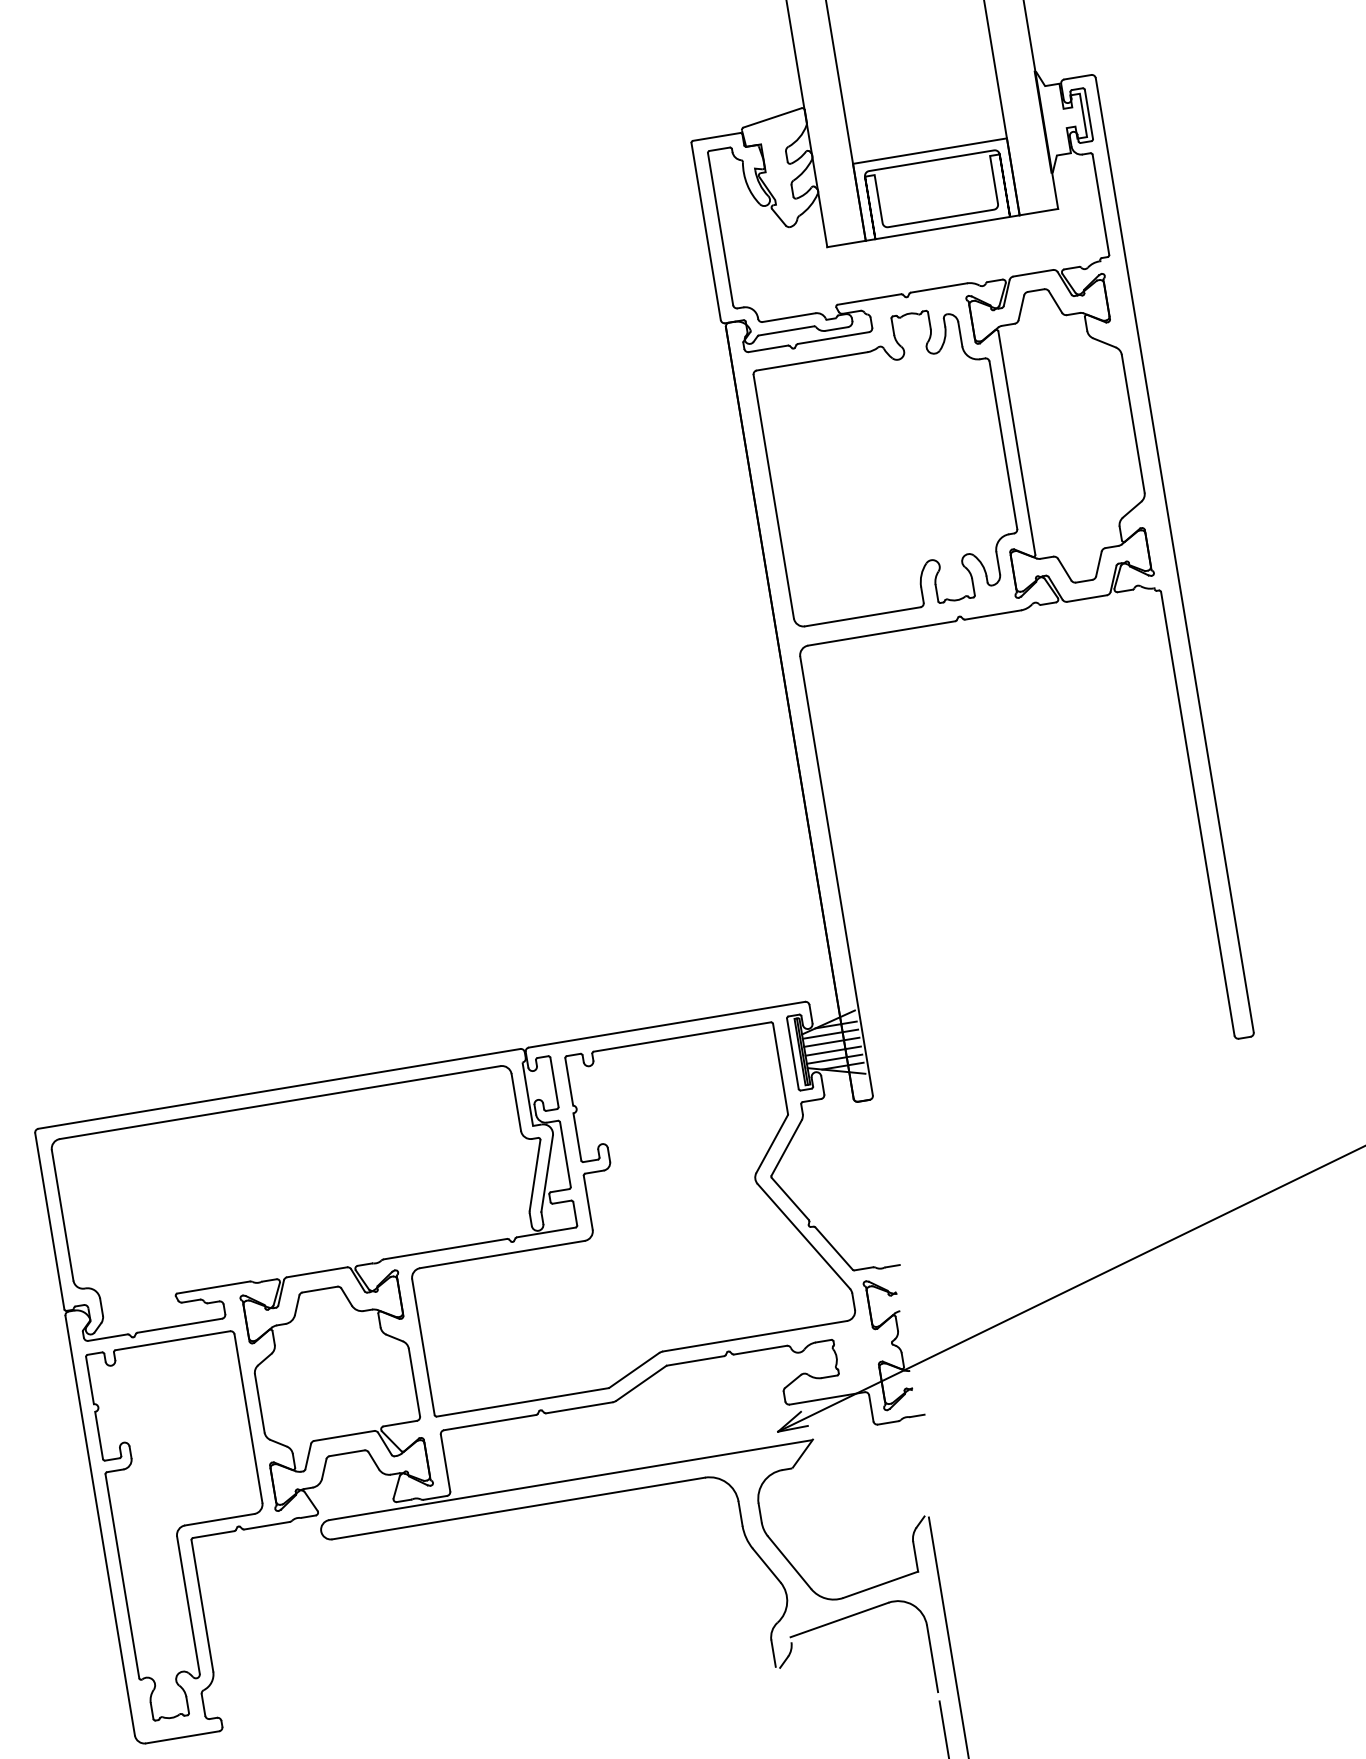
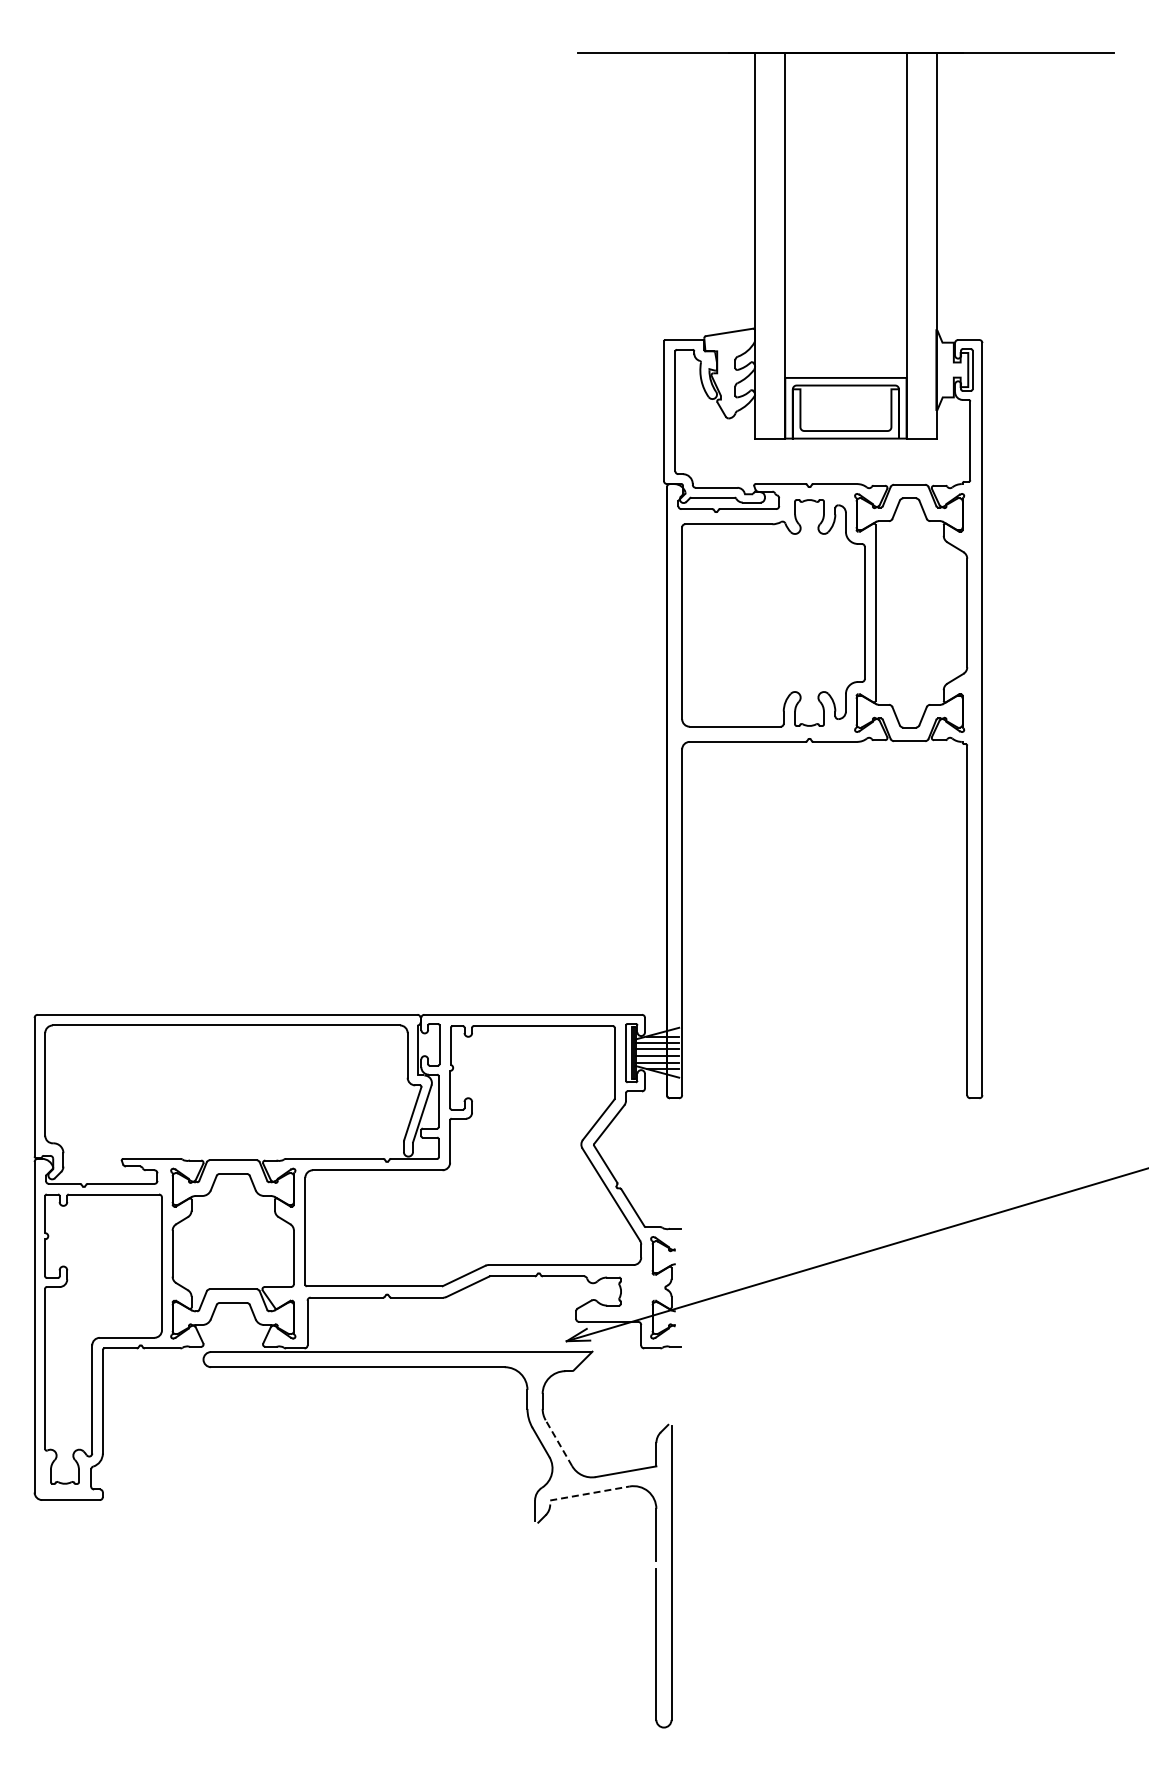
line: (788, 1561) -> (558, 1442), solid -> dashed
line: (840, 1619) -> (590, 1493), solid -> dashed

